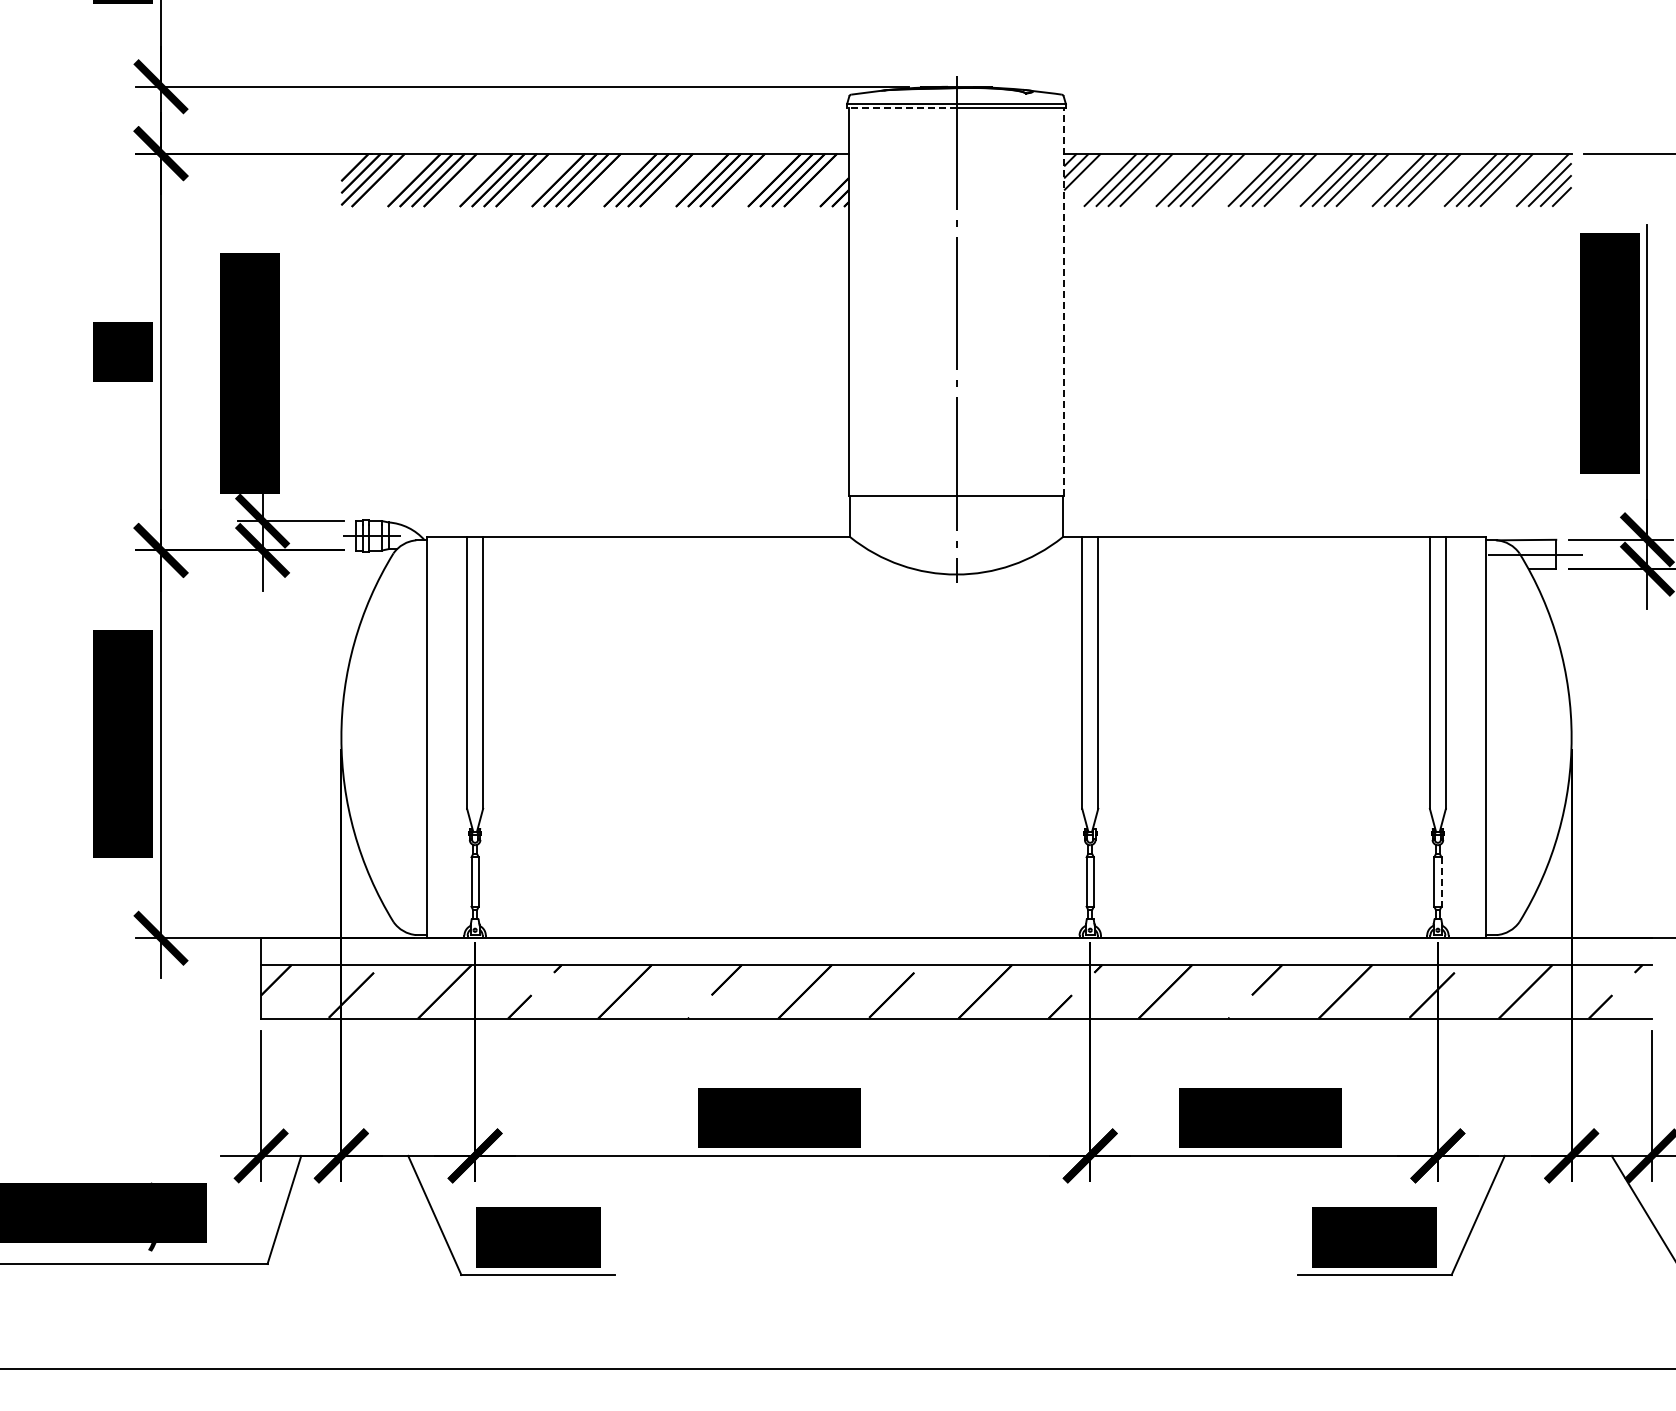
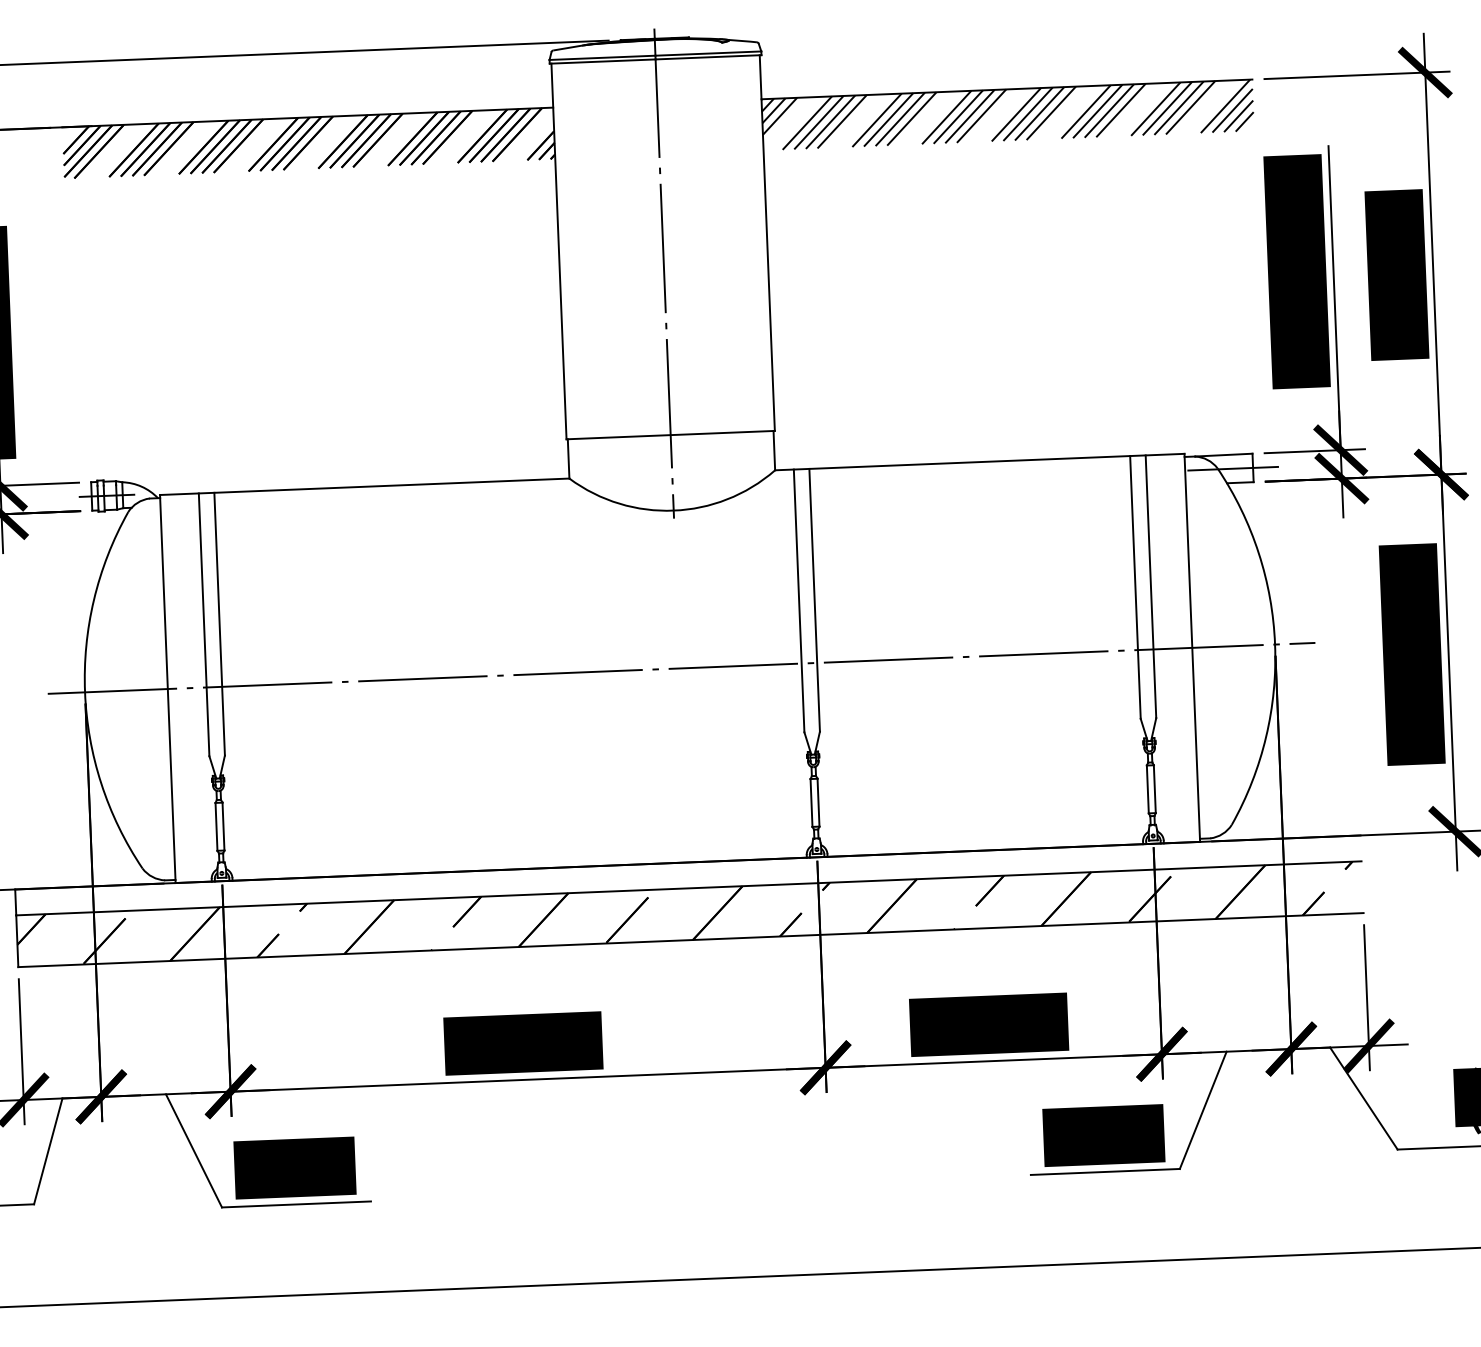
line: (901, 108) -> (602, 61), dashed -> solid
line: (1064, 301) -> (767, 242), dashed -> solid
line: (957, 737) -> (681, 668), added
line: (1441, 882) -> (1154, 789), dashed -> solid

